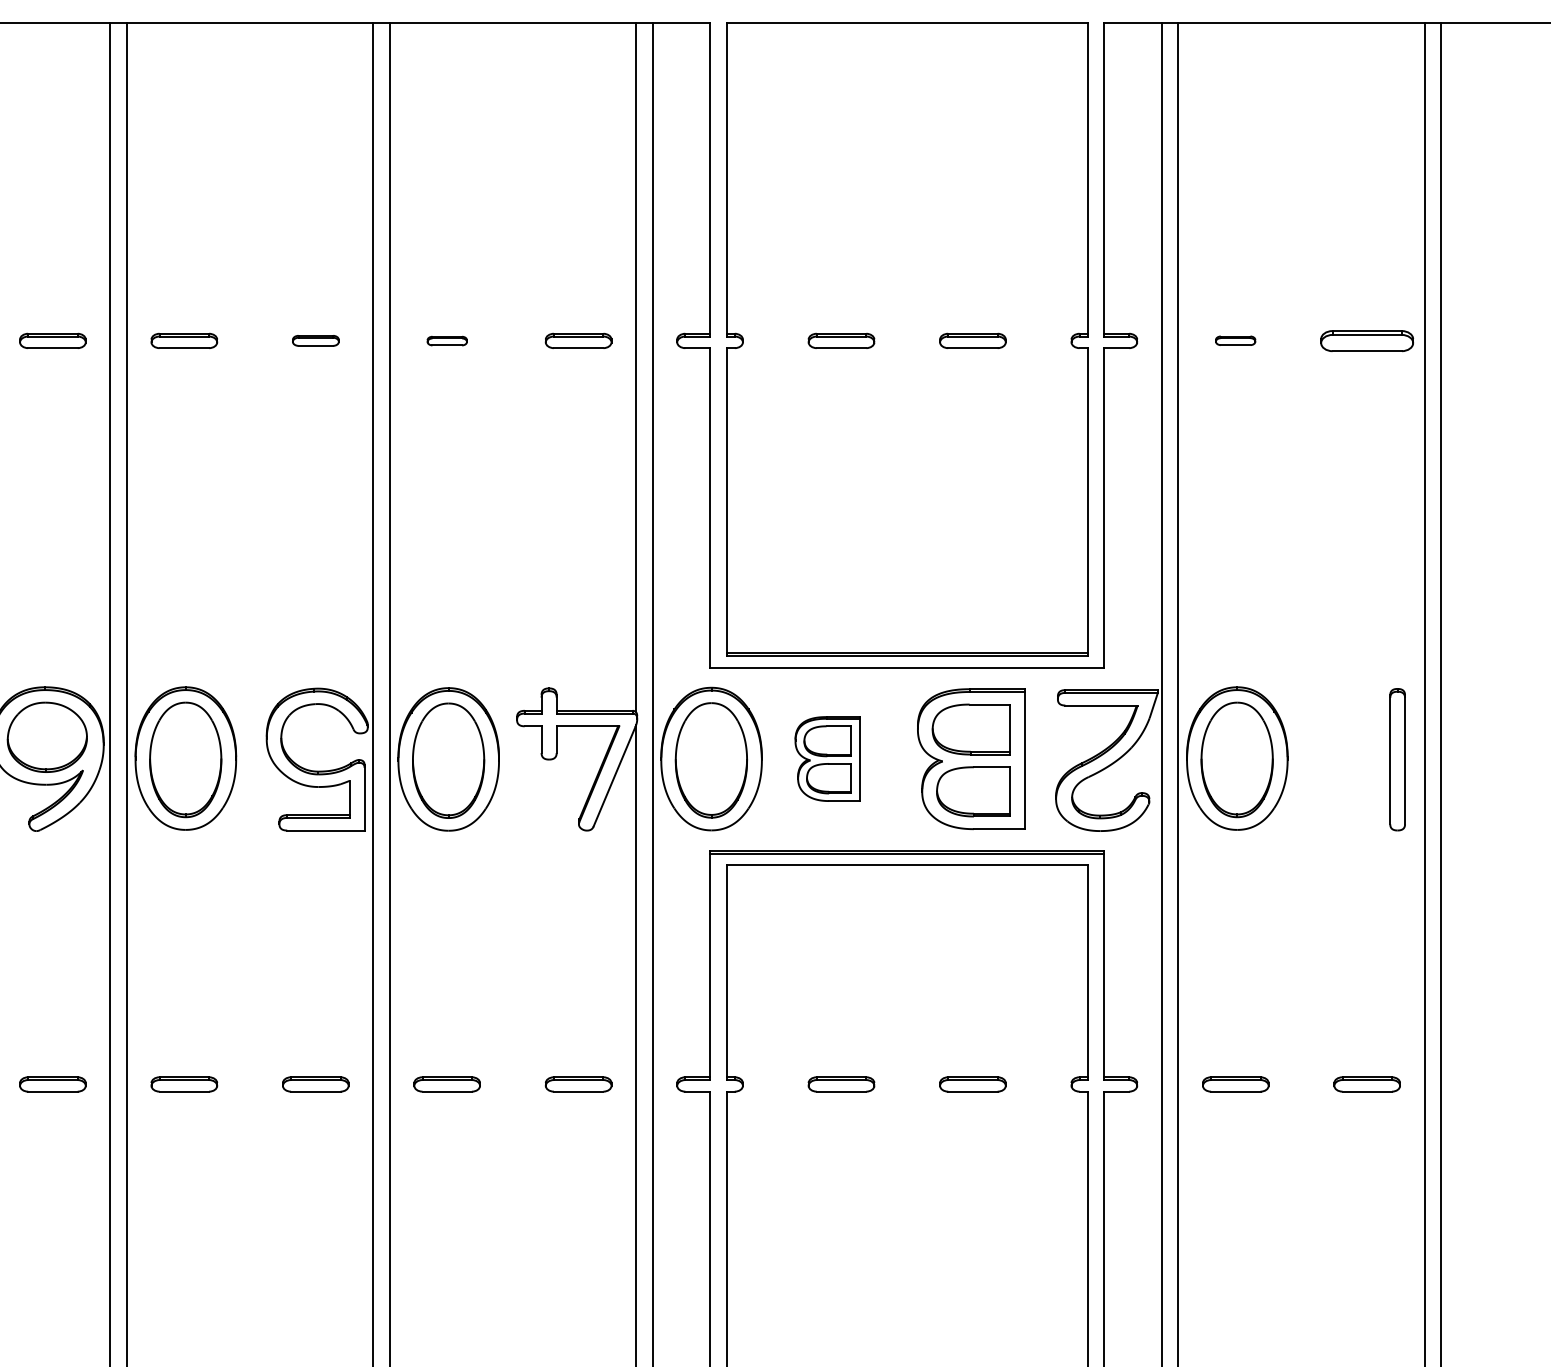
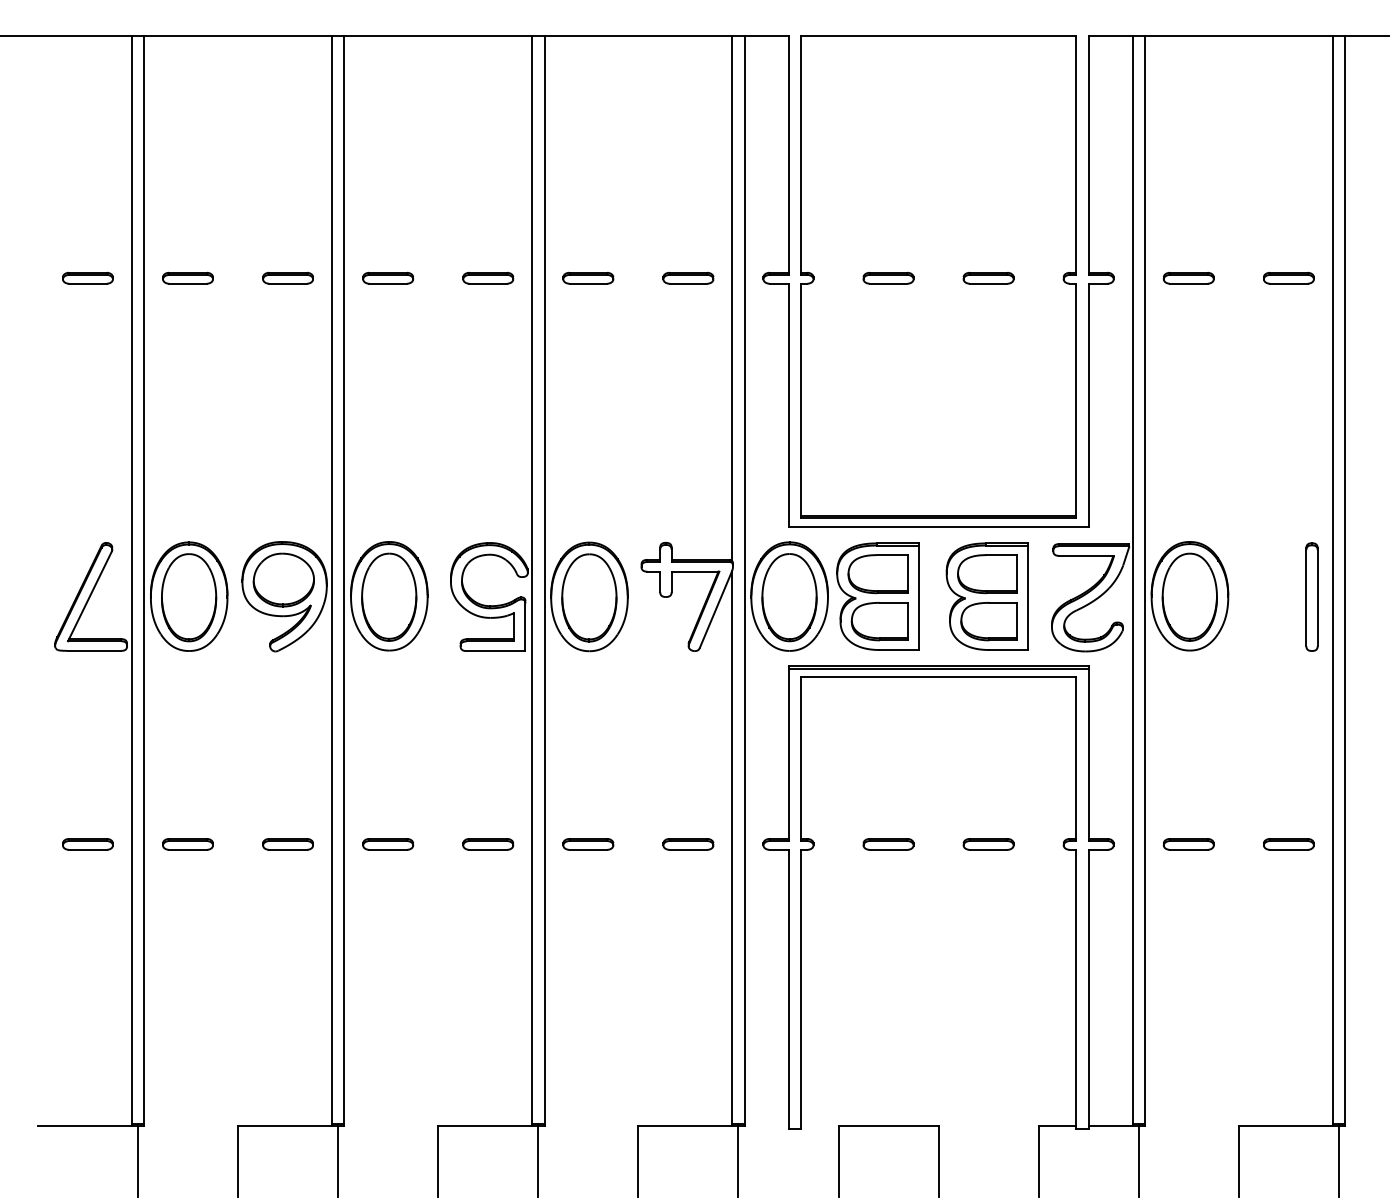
part: (316, 339) -> (488, 277), size x1.43
part: (1235, 339) -> (1188, 277), size x1.67
part: (1366, 339) -> (1288, 277), size x0.71
part: (447, 341) -> (588, 278), size x1.67
part: (826, 758) -> (877, 596), size x1.67

